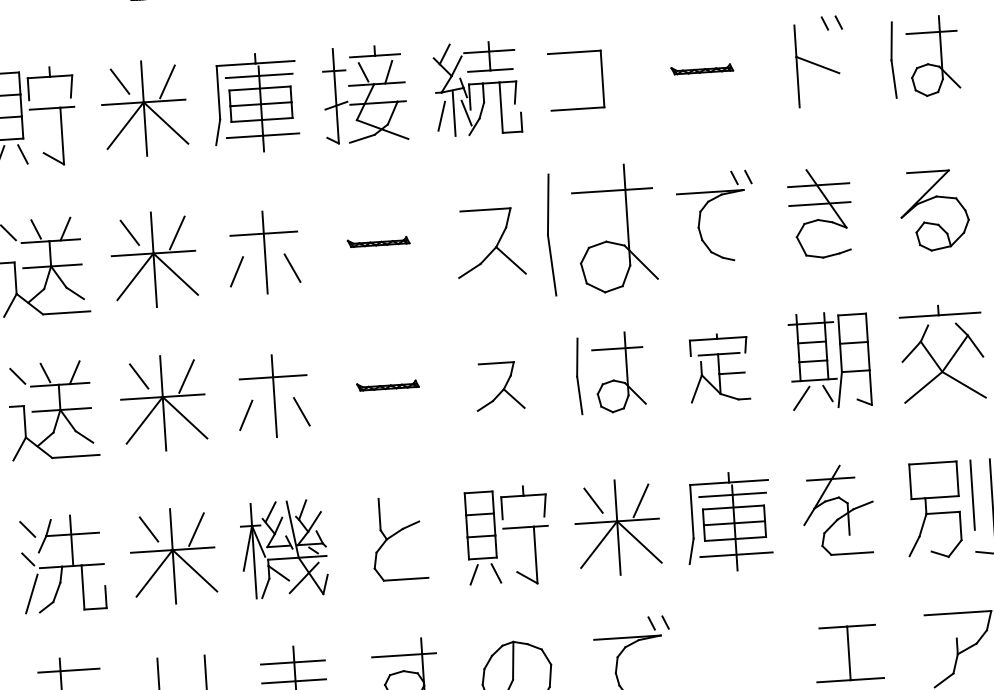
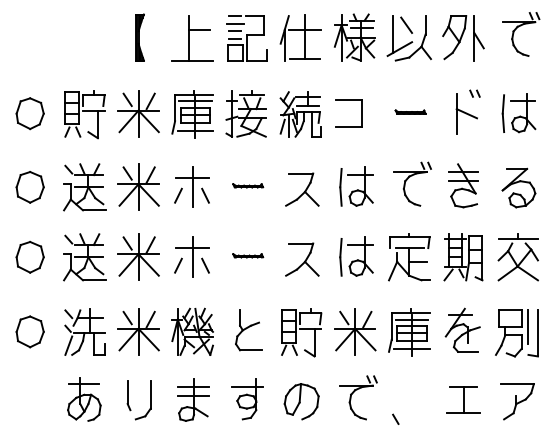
part: (601, 229) -> (356, 186), size x0.62
part: (719, 367) -> (409, 257), size x1.43
part: (499, 386) -> (302, 259), size x1.43

